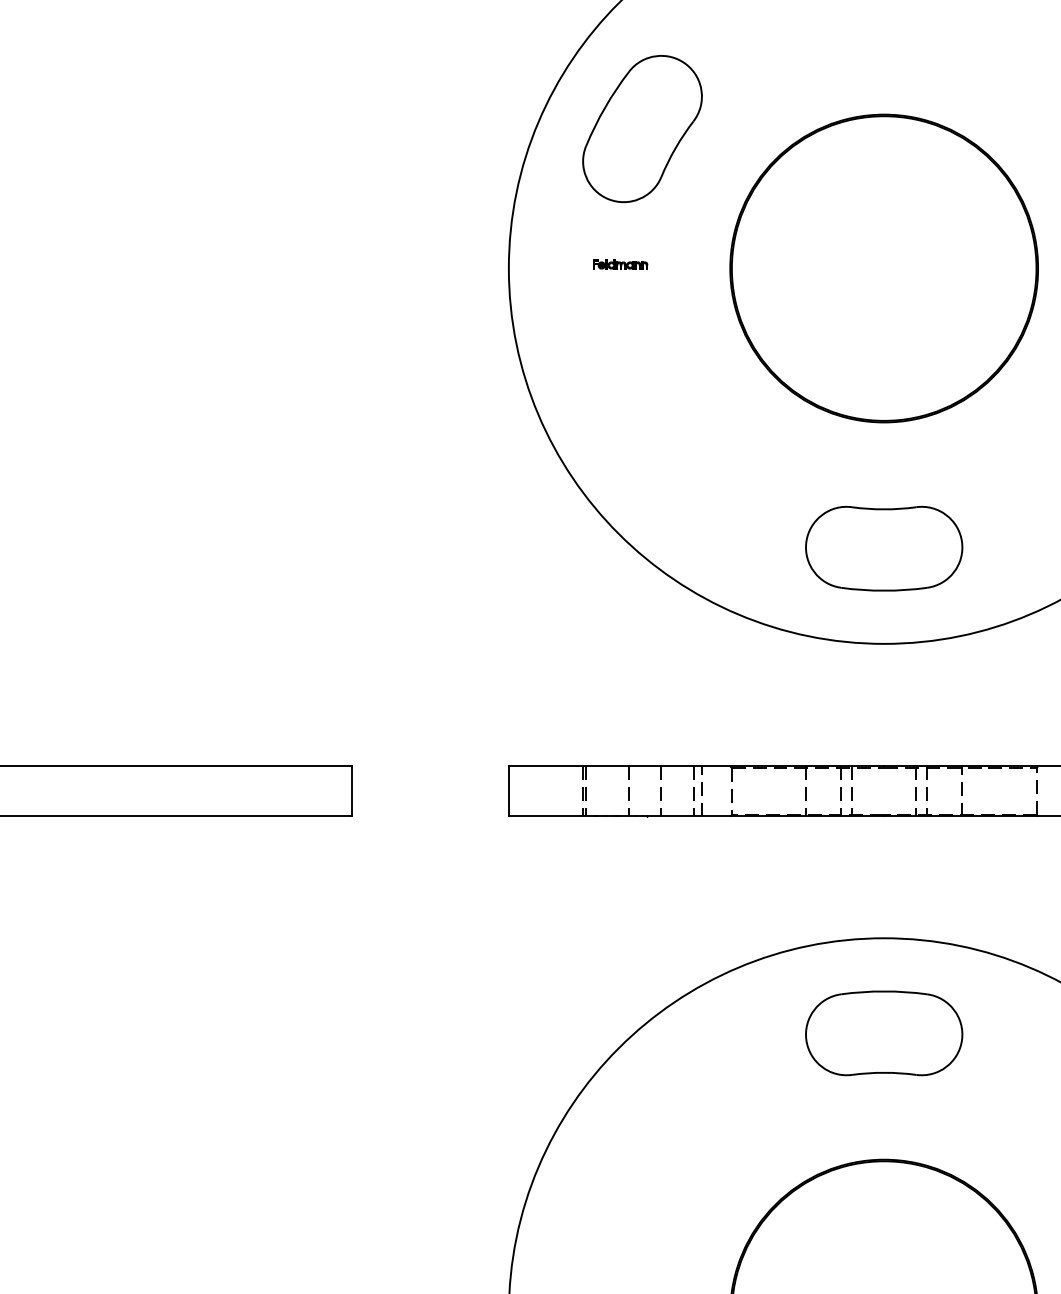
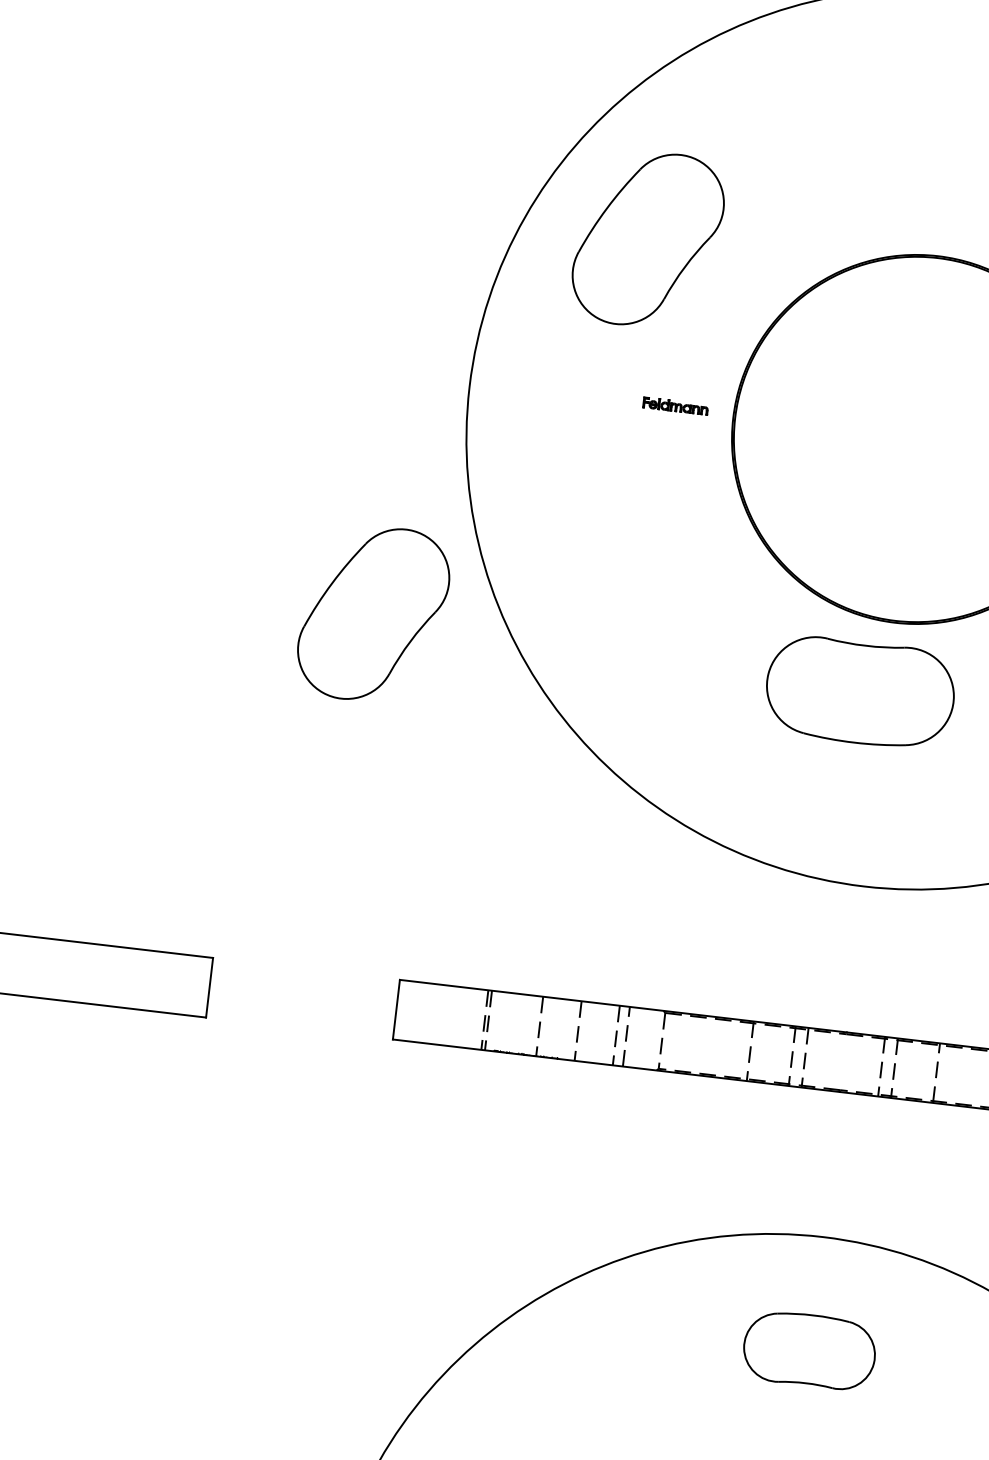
part: (620, 264) -> (675, 406), moved
part: (451, 466) -> (373, 614), added
part: (884, 548) -> (860, 692), moved
part: (884, 1033) -> (809, 1350), size x0.7

